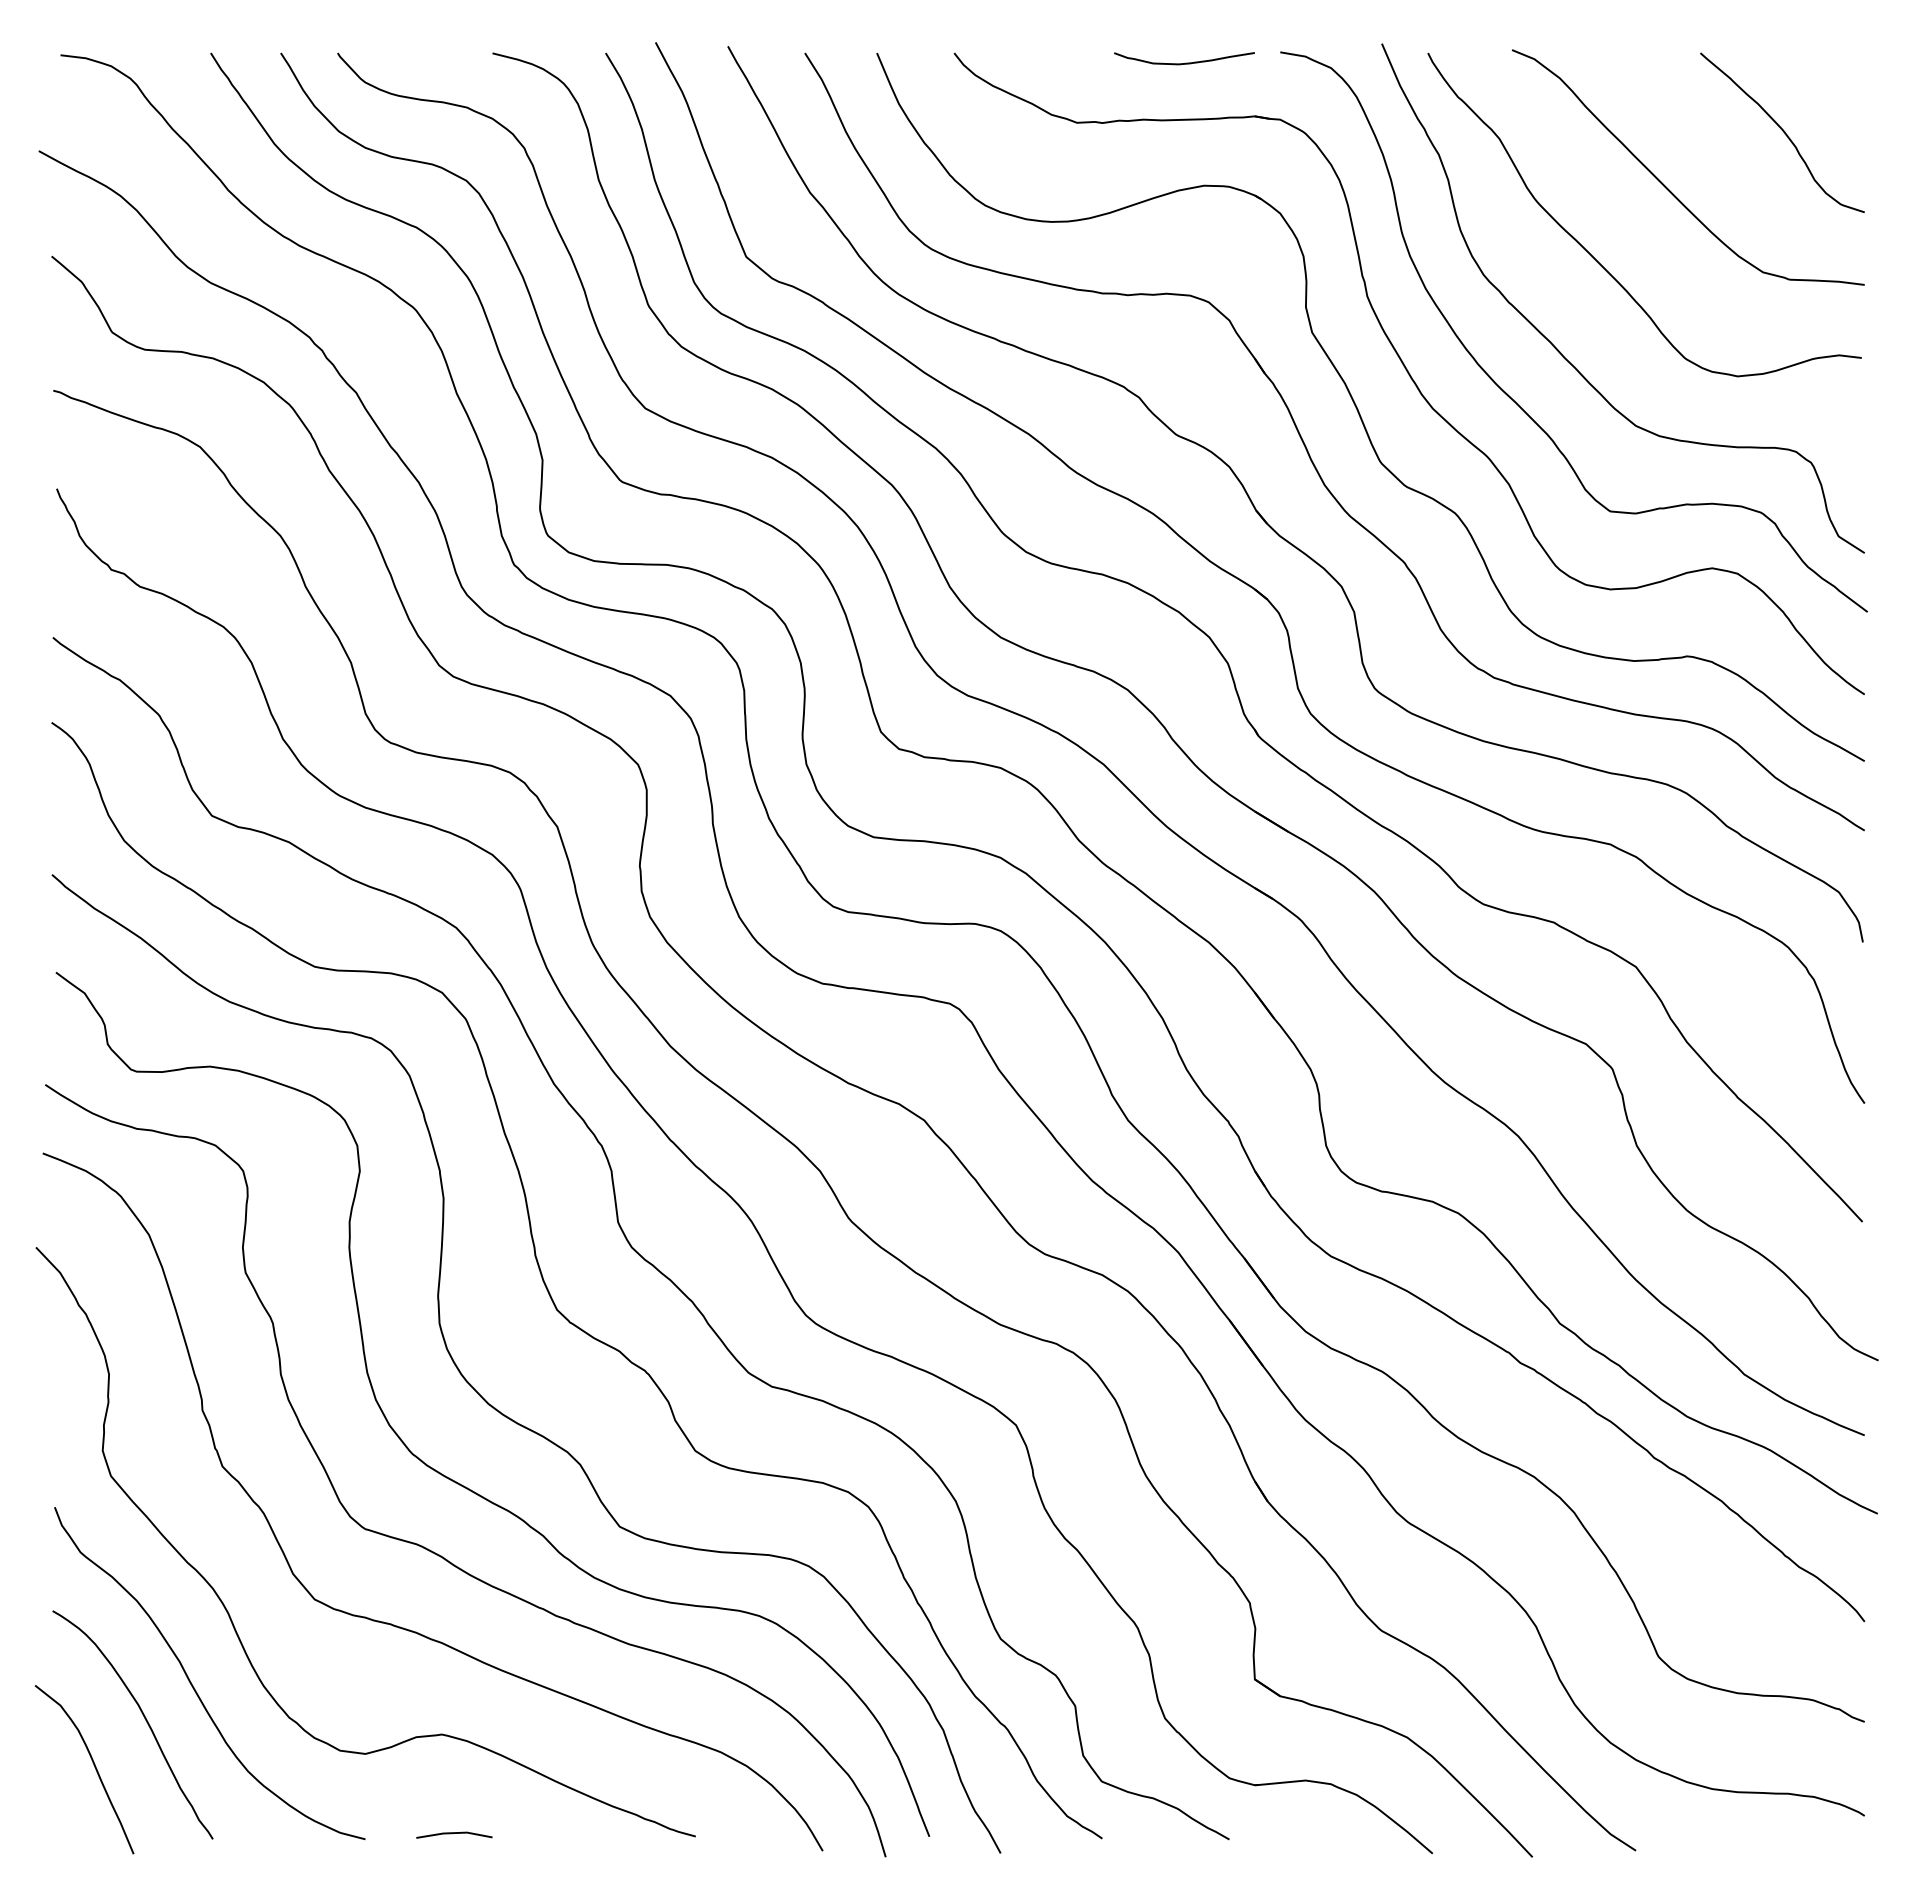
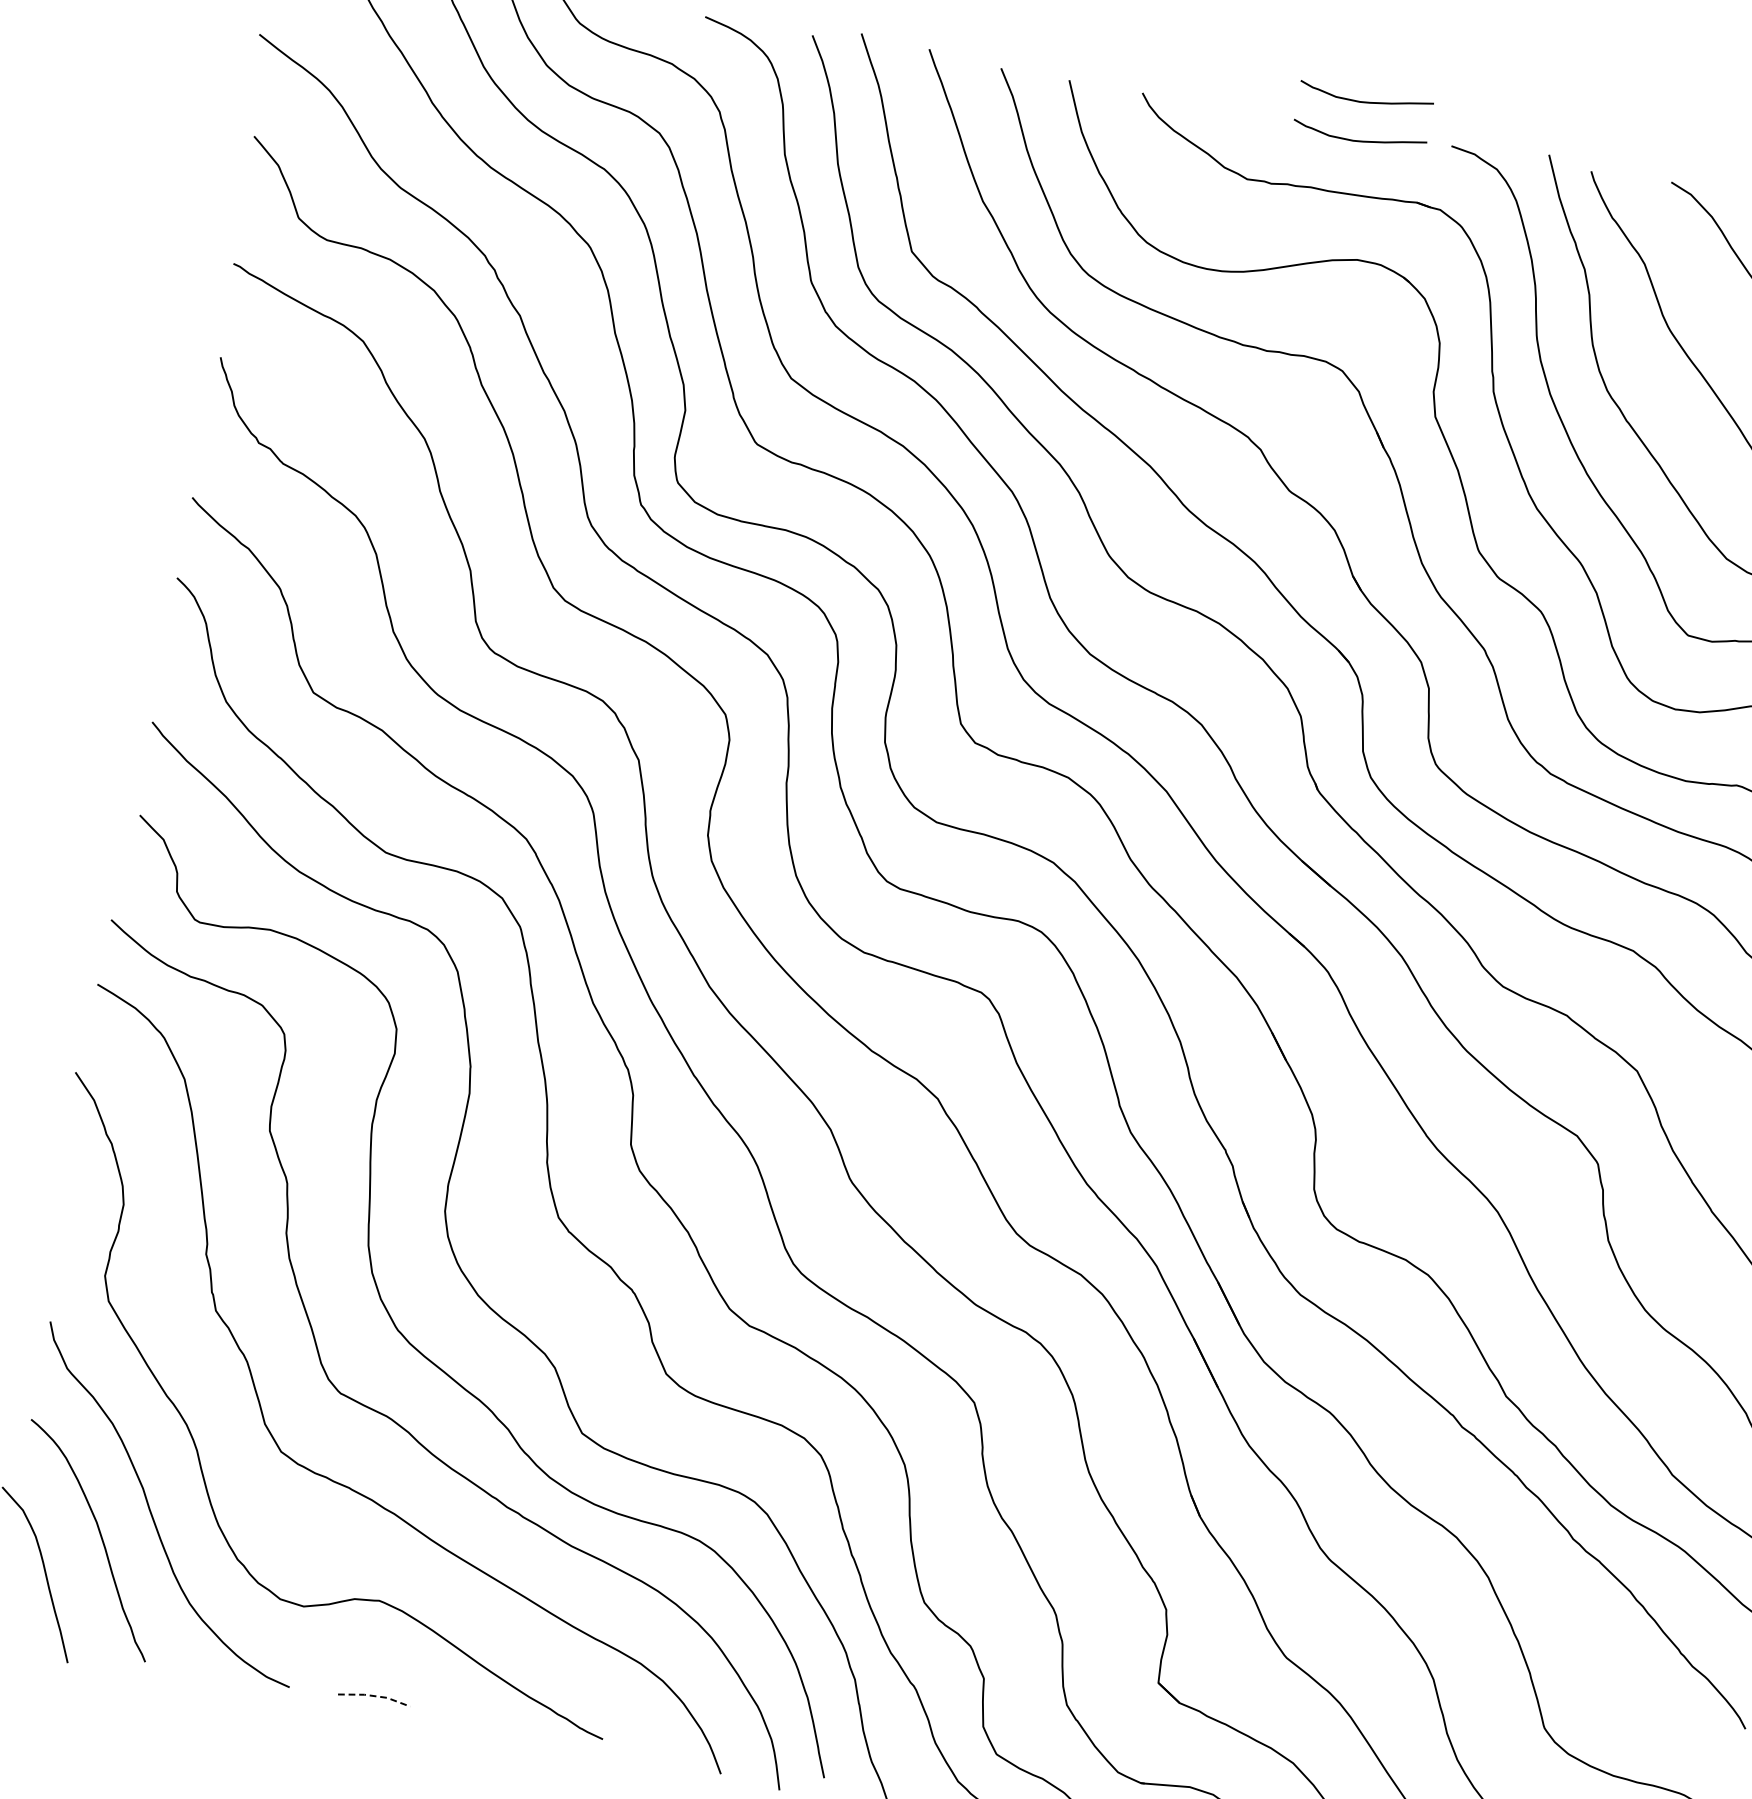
curve: (1185, 21) -> (1366, 101), added
line: (454, 1833) -> (374, 1696), solid -> dashed

